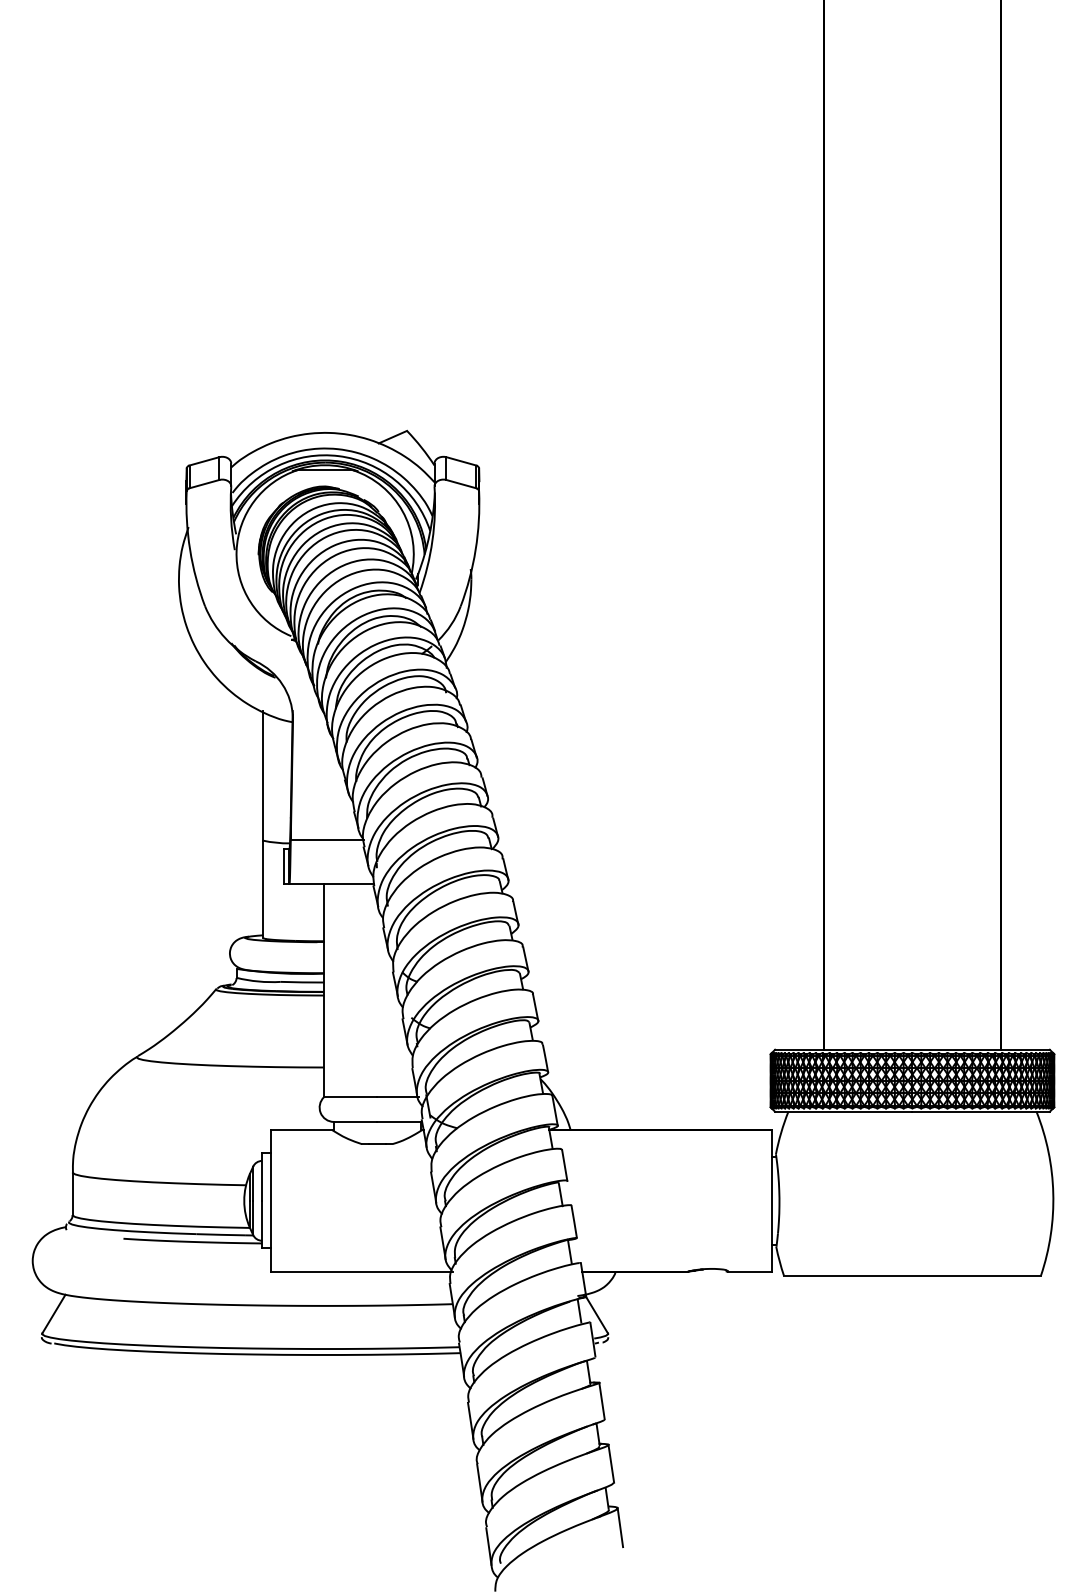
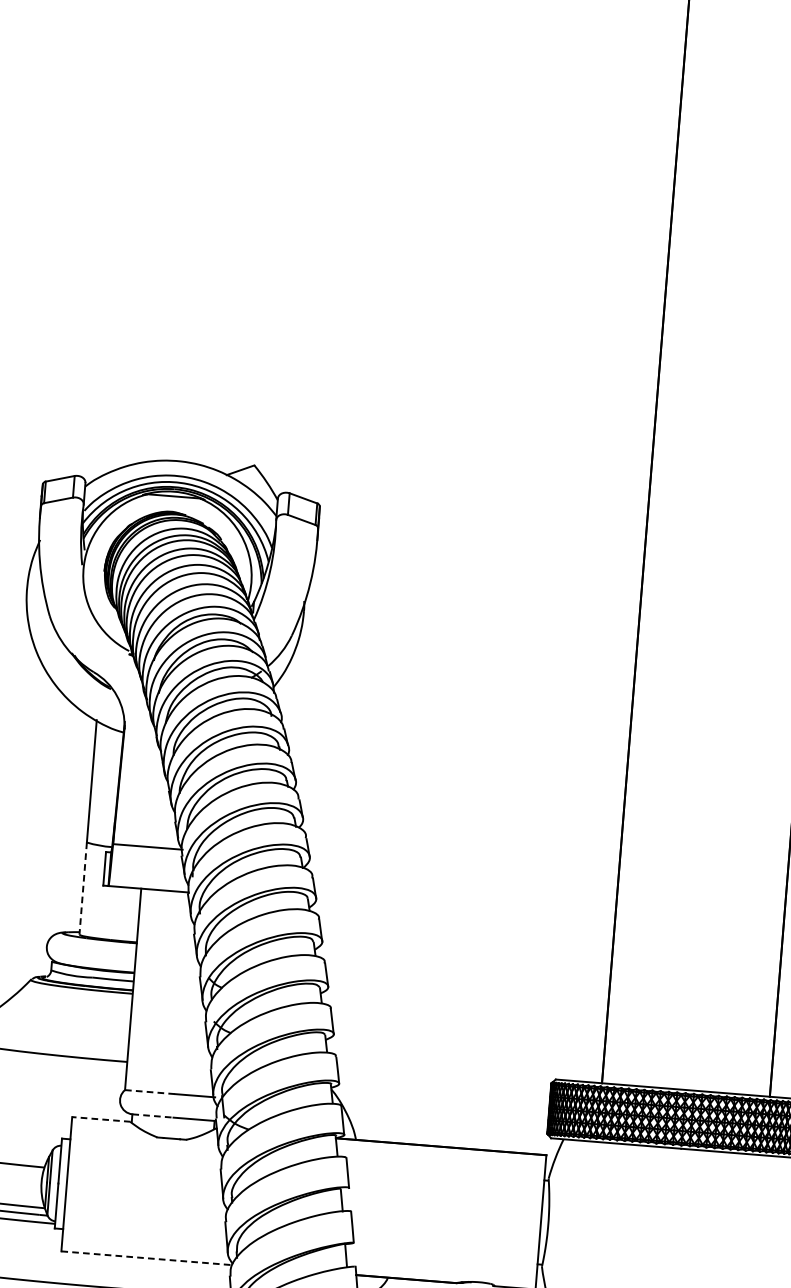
line: (263, 889) -> (83, 888), solid -> dashed
line: (350, 1097) -> (150, 1092), solid -> dashed
line: (355, 1122) -> (152, 1116), solid -> dashed
line: (301, 1129) -> (101, 1118), solid -> dashed
line: (361, 1271) -> (147, 1258), solid -> dashed

